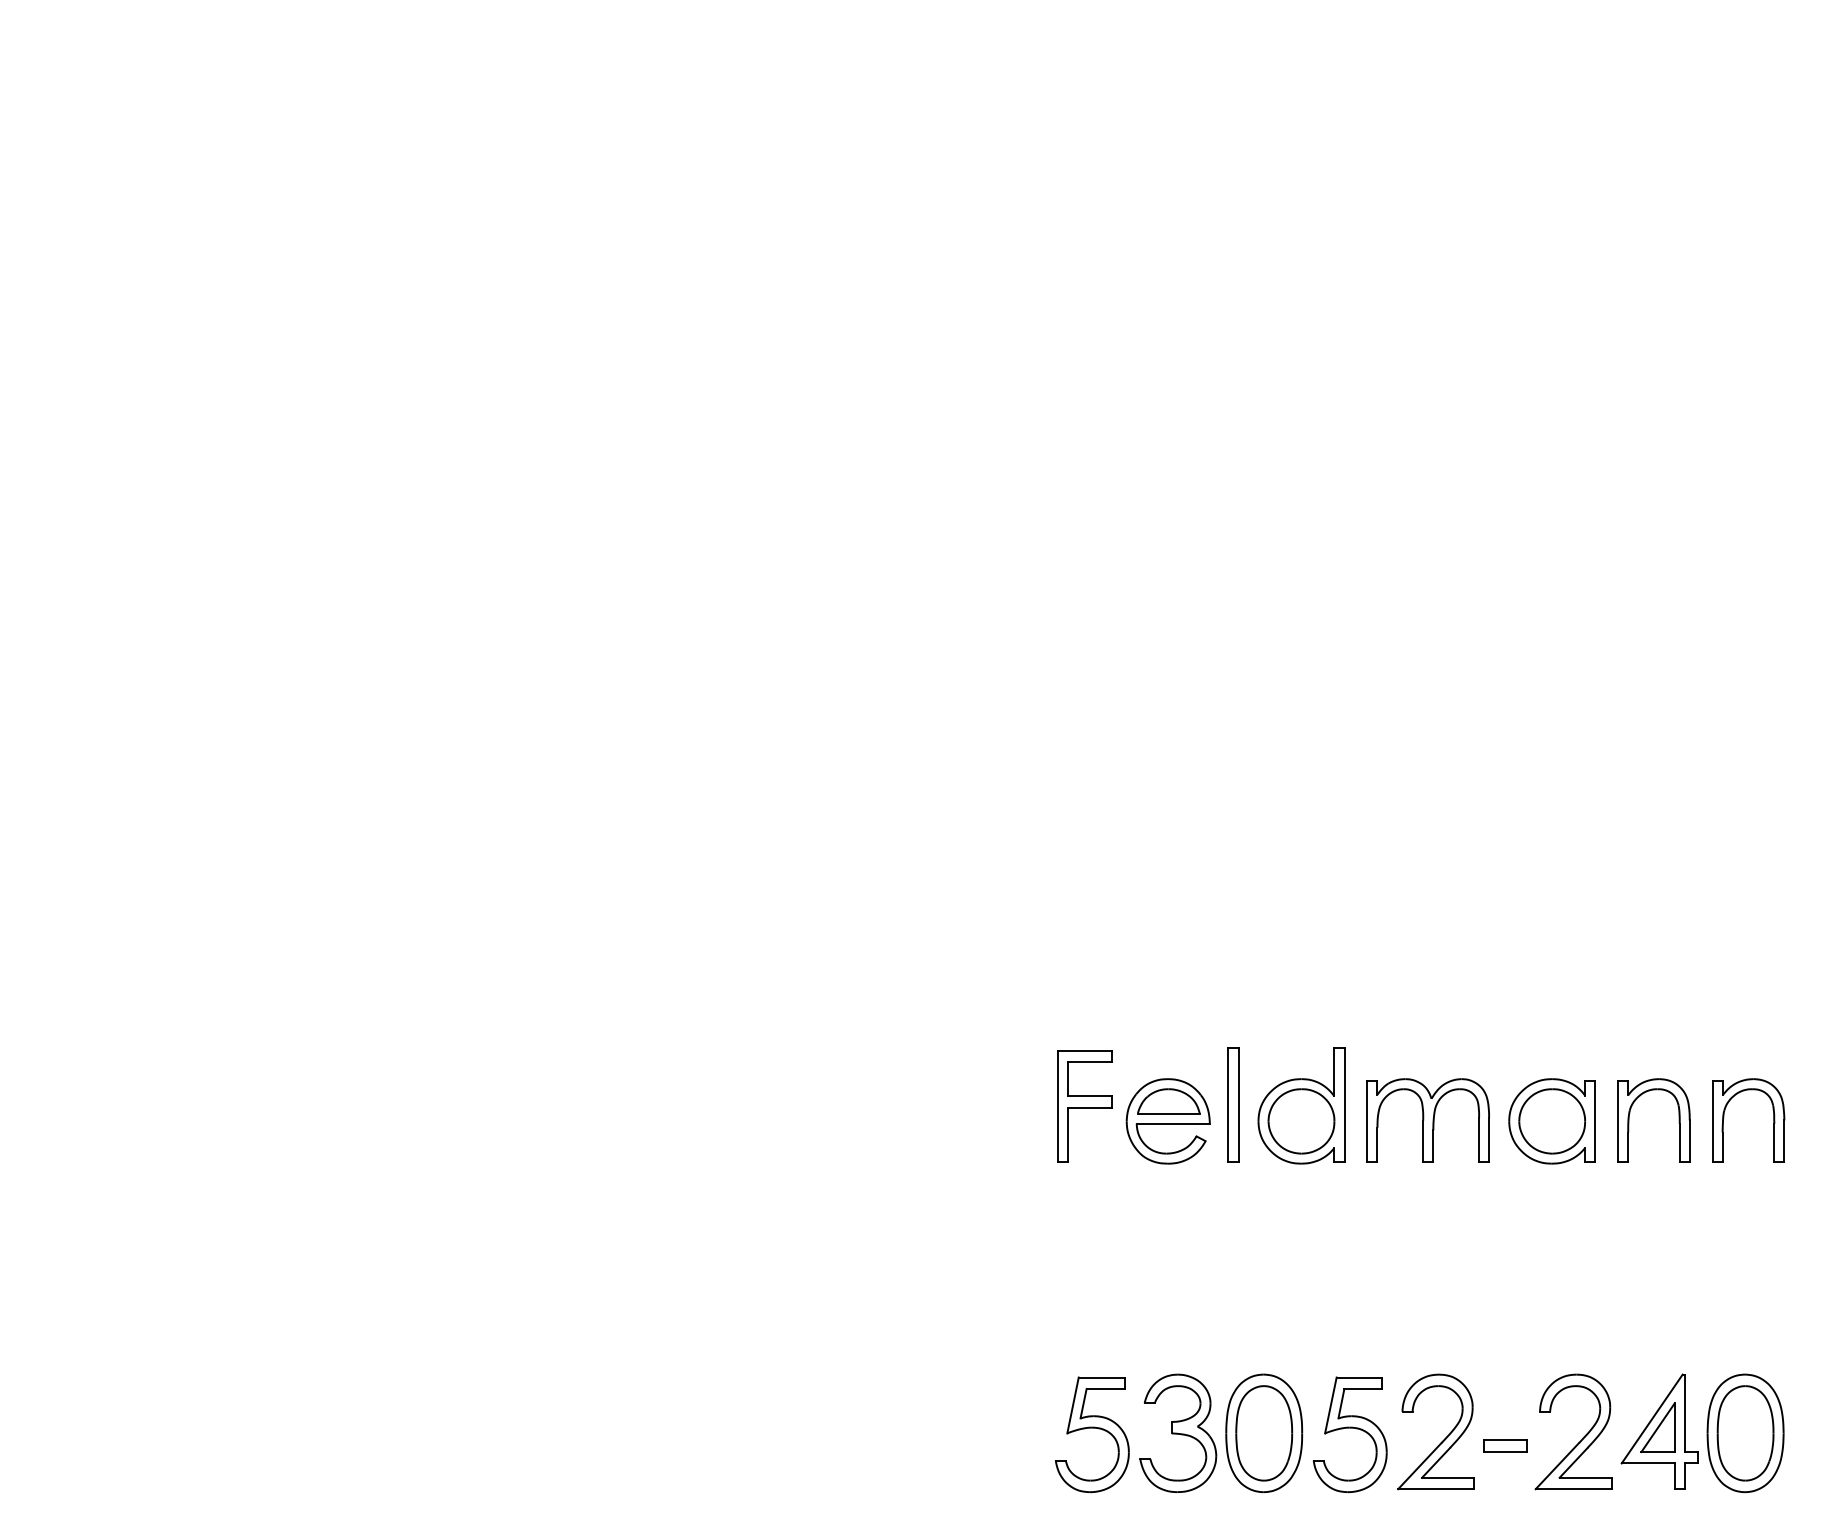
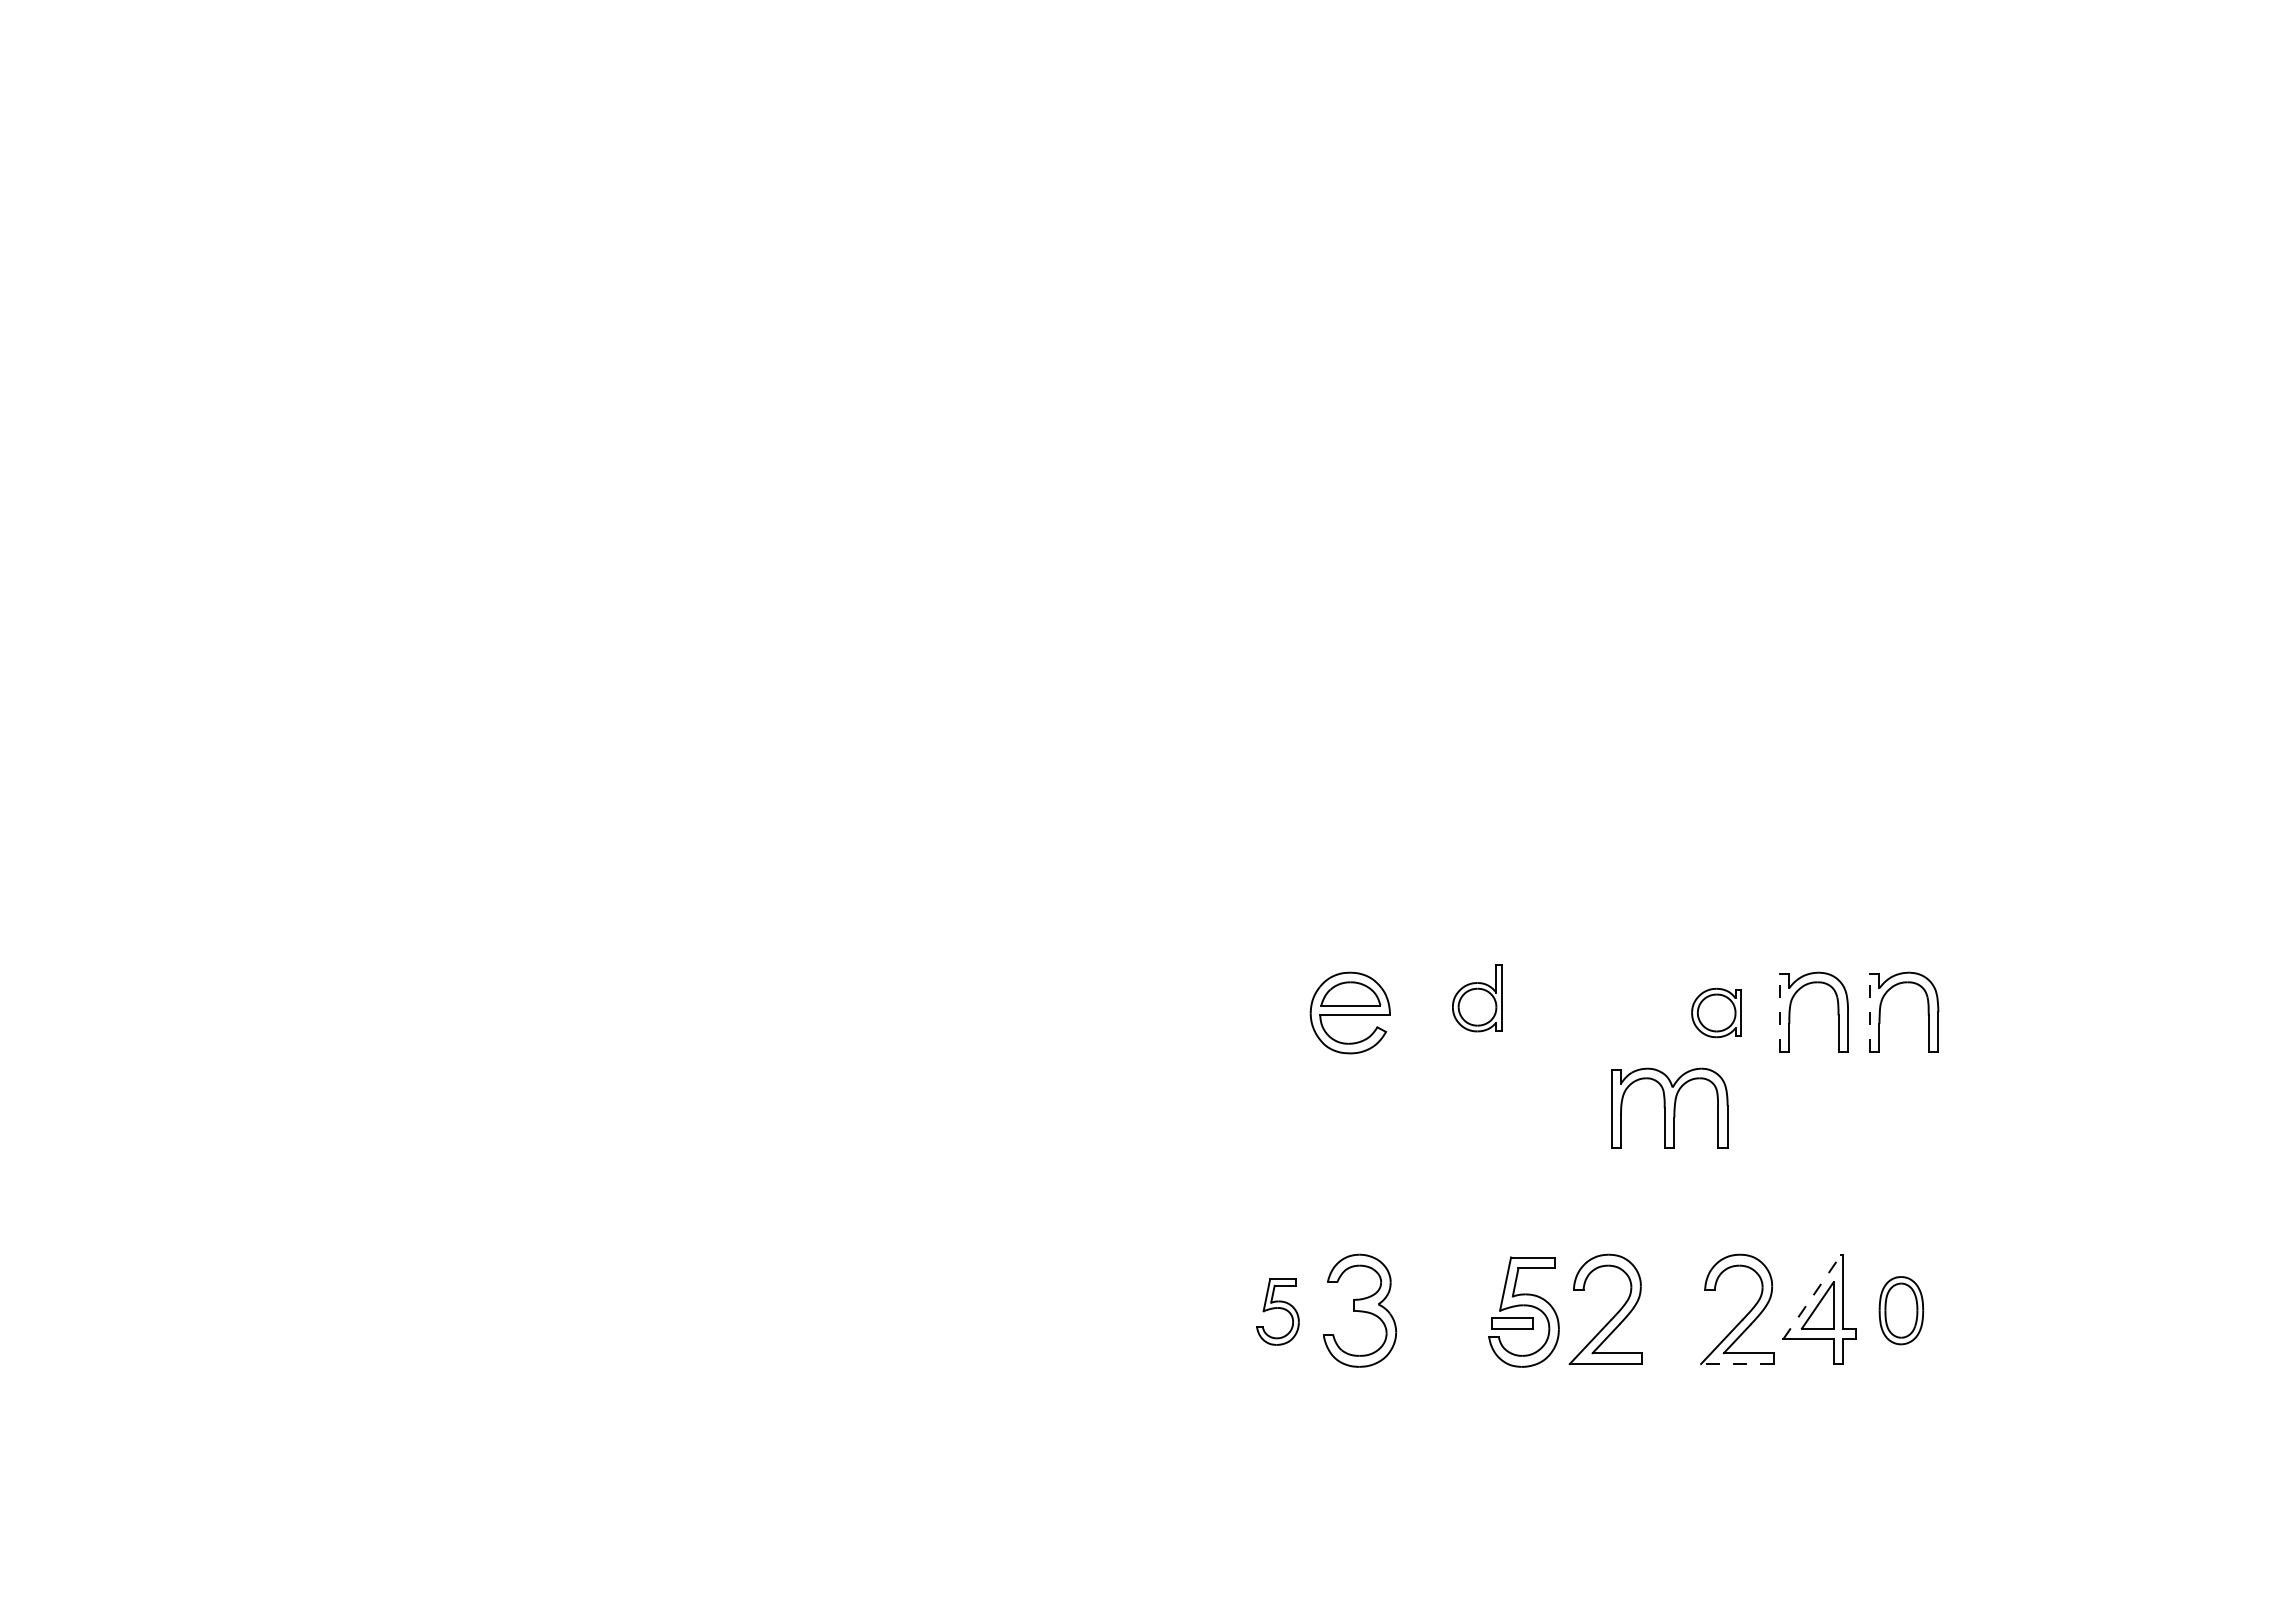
part: (1233, 1105) -> (1412, 997), removed
part: (1084, 1106) -> (1270, 998), removed
part: (1301, 1106) -> (1477, 998), size x0.6
part: (1428, 1119) -> (1669, 1107), moved
part: (1551, 1120) -> (1716, 1012), size x0.6
line: (1617, 1121) -> (1779, 1013), solid -> dashed
line: (1712, 1121) -> (1869, 1013), solid -> dashed
line: (1652, 1418) -> (1812, 1296), solid -> dashed
part: (1263, 1433) -> (1441, 1310), removed
part: (1745, 1433) -> (1901, 1310), size x0.6
part: (1091, 1434) -> (1277, 1311), size x0.6
part: (1505, 1446) -> (1512, 1323), moved
line: (1572, 1489) -> (1736, 1364), solid -> dashed

